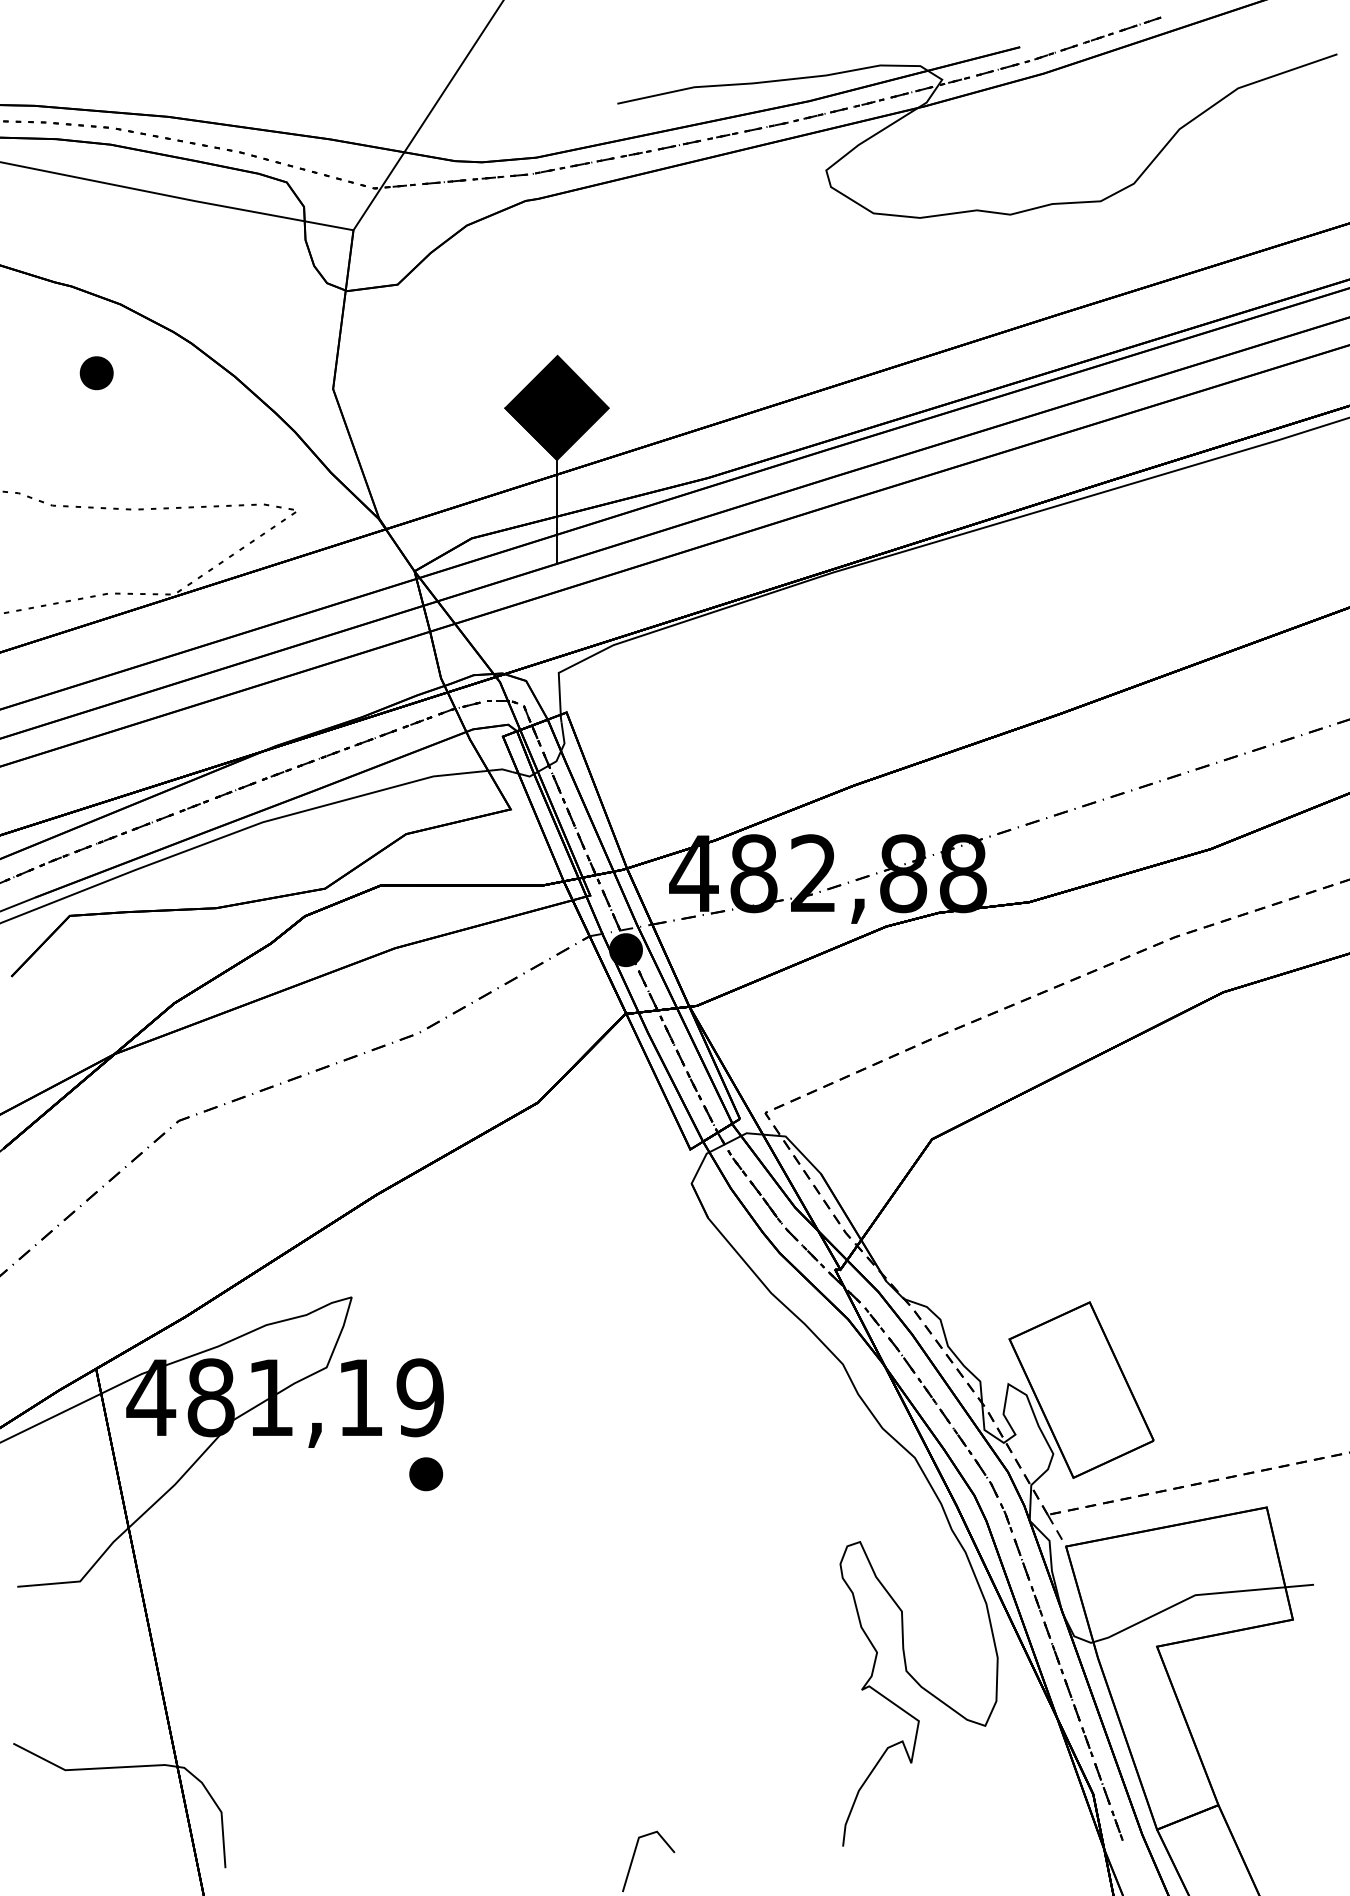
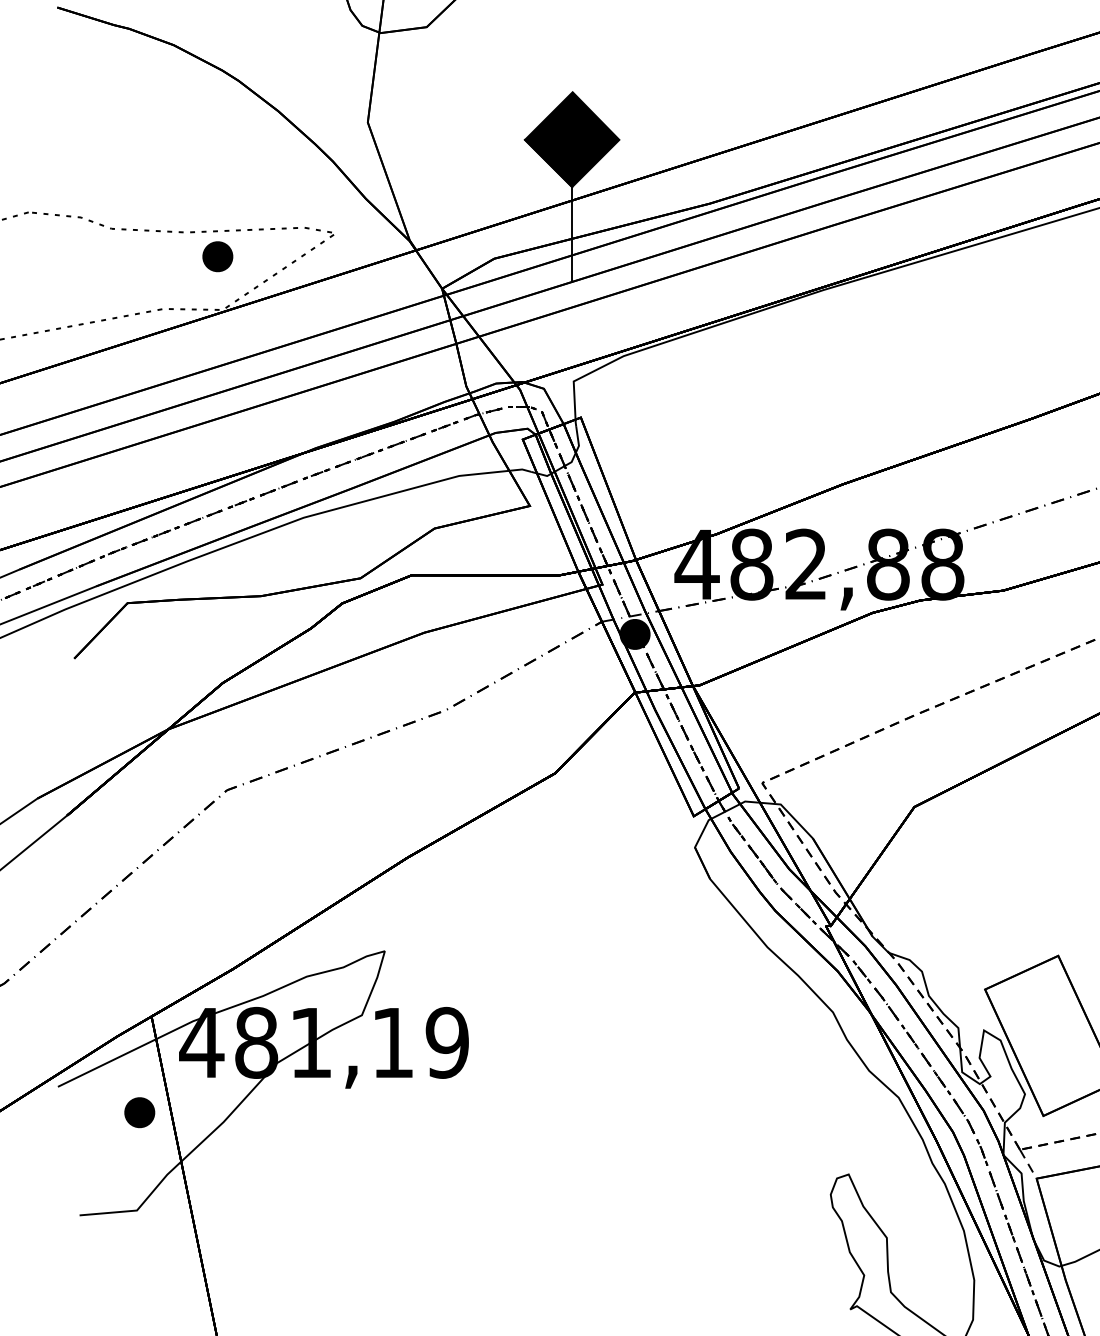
part: (96, 373) -> (217, 256), moved
part: (426, 1474) -> (140, 1112), moved

